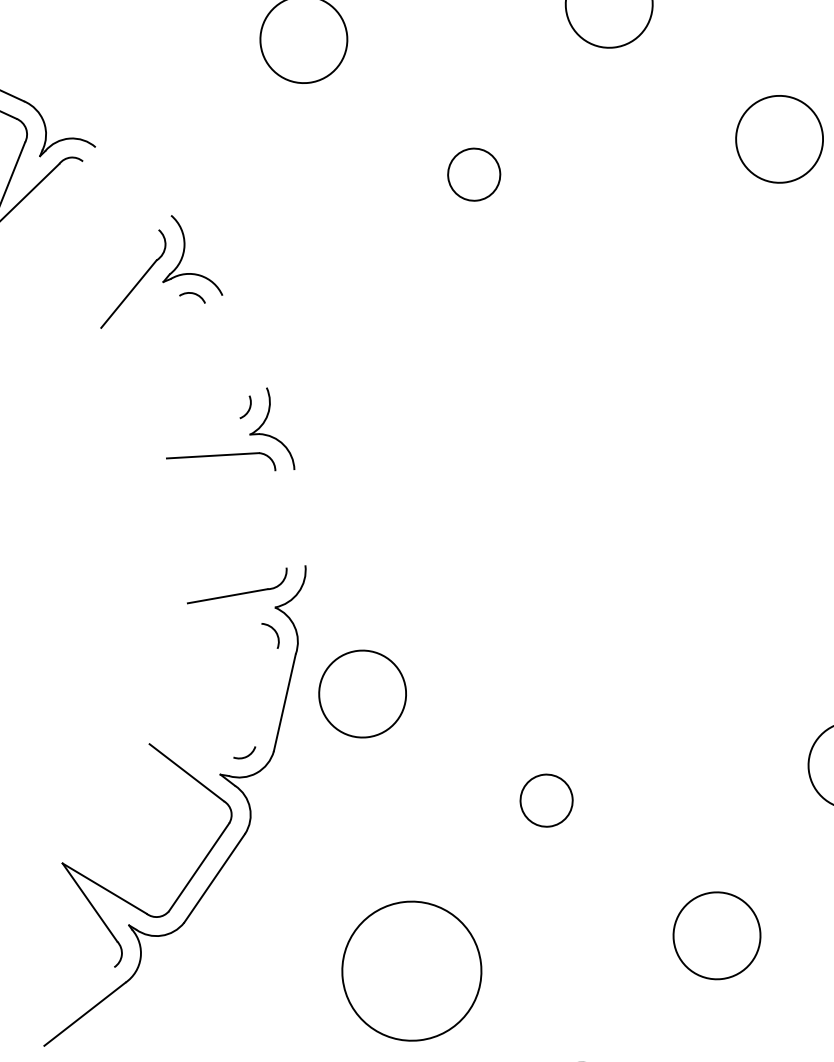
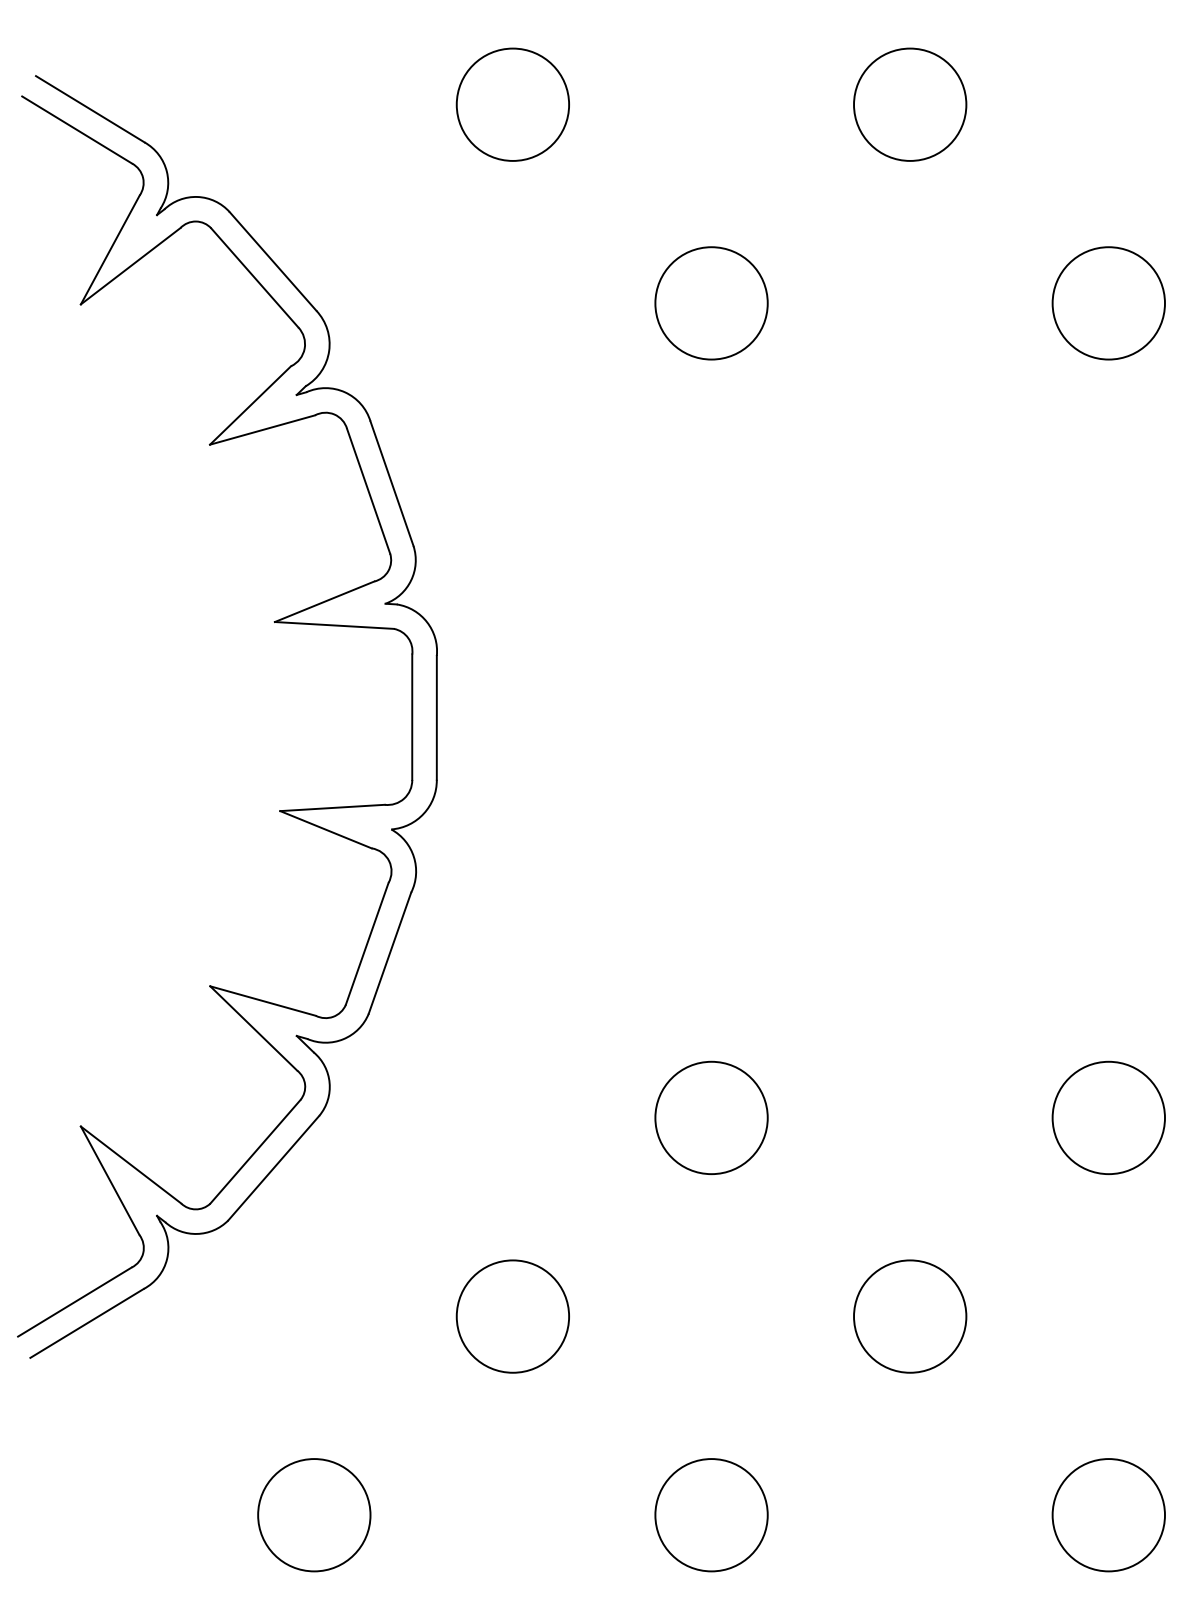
circle: (474, 174) -> (711, 303), size x1.67
line: (133, 181) -> (272, 261), added
line: (120, 195) -> (254, 277), added
line: (140, 311) -> (262, 429), added
line: (244, 341) -> (391, 483), added
line: (227, 349) -> (368, 490), added
line: (203, 438) -> (324, 601), added
line: (299, 517) -> (436, 717), added
line: (281, 518) -> (412, 716), added
line: (224, 613) -> (325, 829), added
circle: (362, 693) -> (491, 953), removed
line: (265, 697) -> (366, 943), added
line: (191, 750) -> (262, 1000), added
circle: (546, 800) -> (711, 1117), size x1.67
circle: (411, 971) -> (512, 1316), size x0.62
line: (73, 998) -> (74, 1301), added

